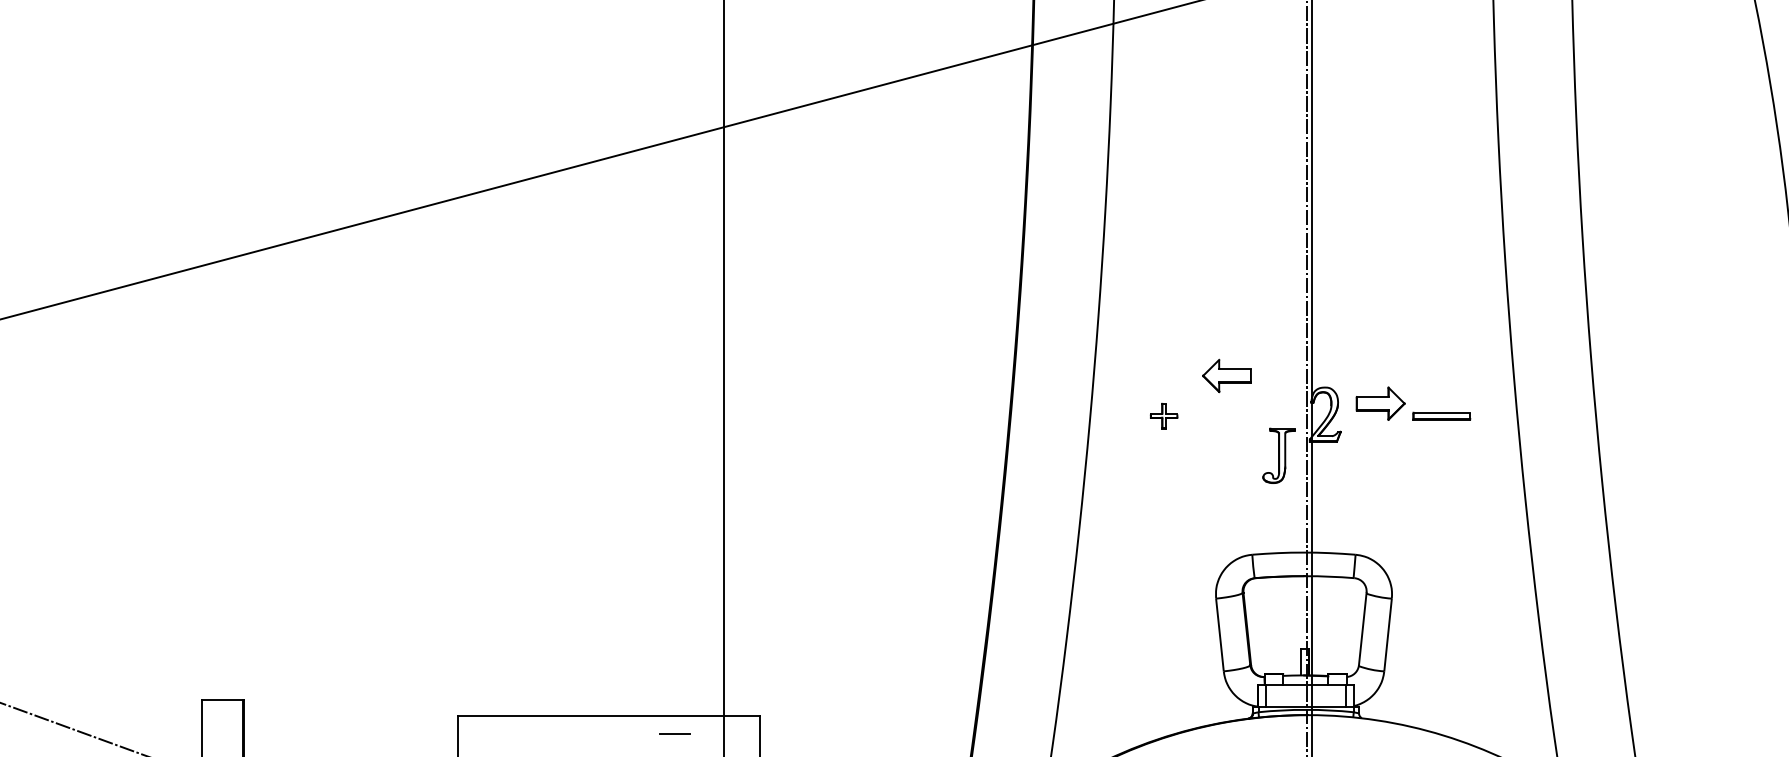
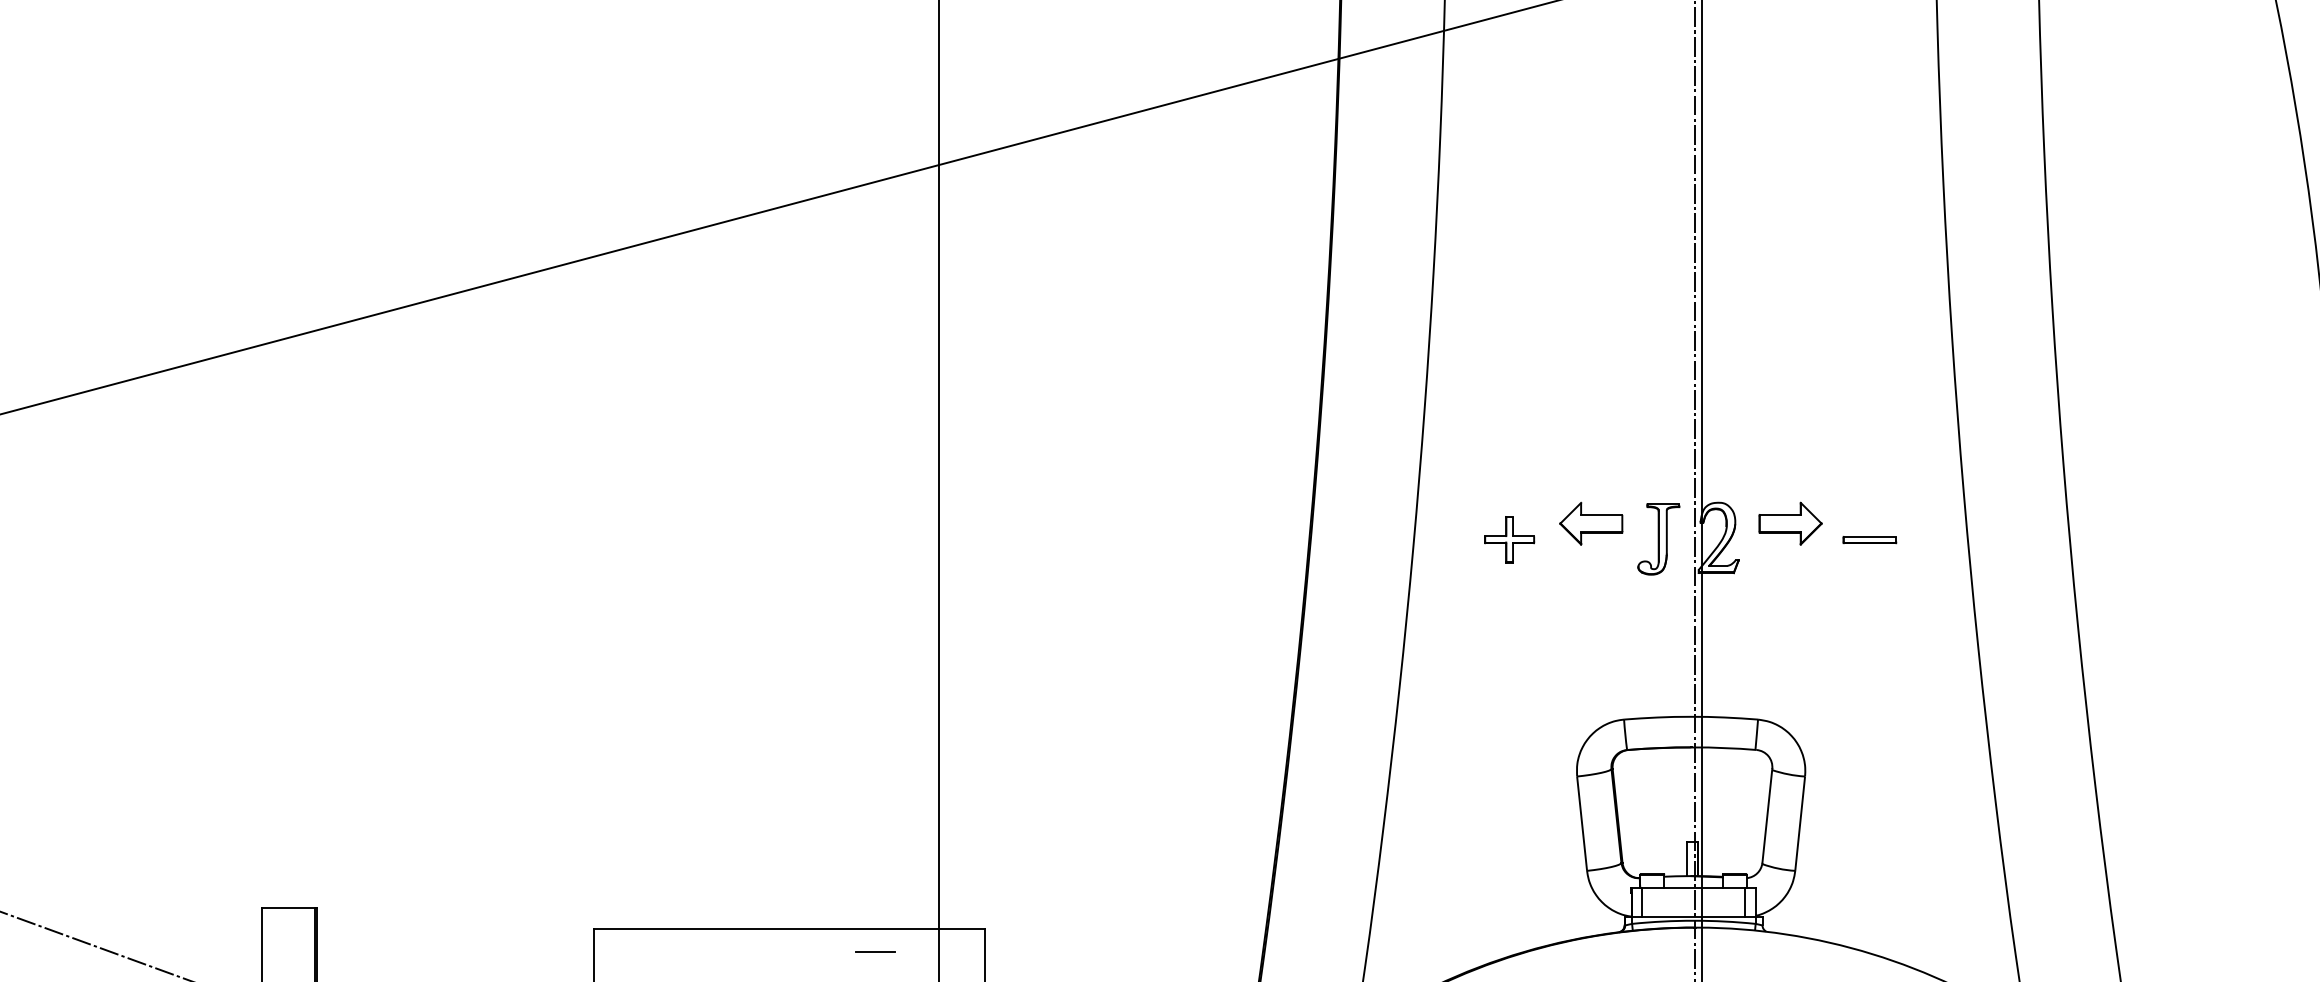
part: (1227, 375) -> (1591, 523), moved
part: (1163, 415) -> (1509, 539), size x1.43
part: (1441, 416) -> (1869, 540), size x0.71
part: (1278, 455) -> (1658, 539), moved

